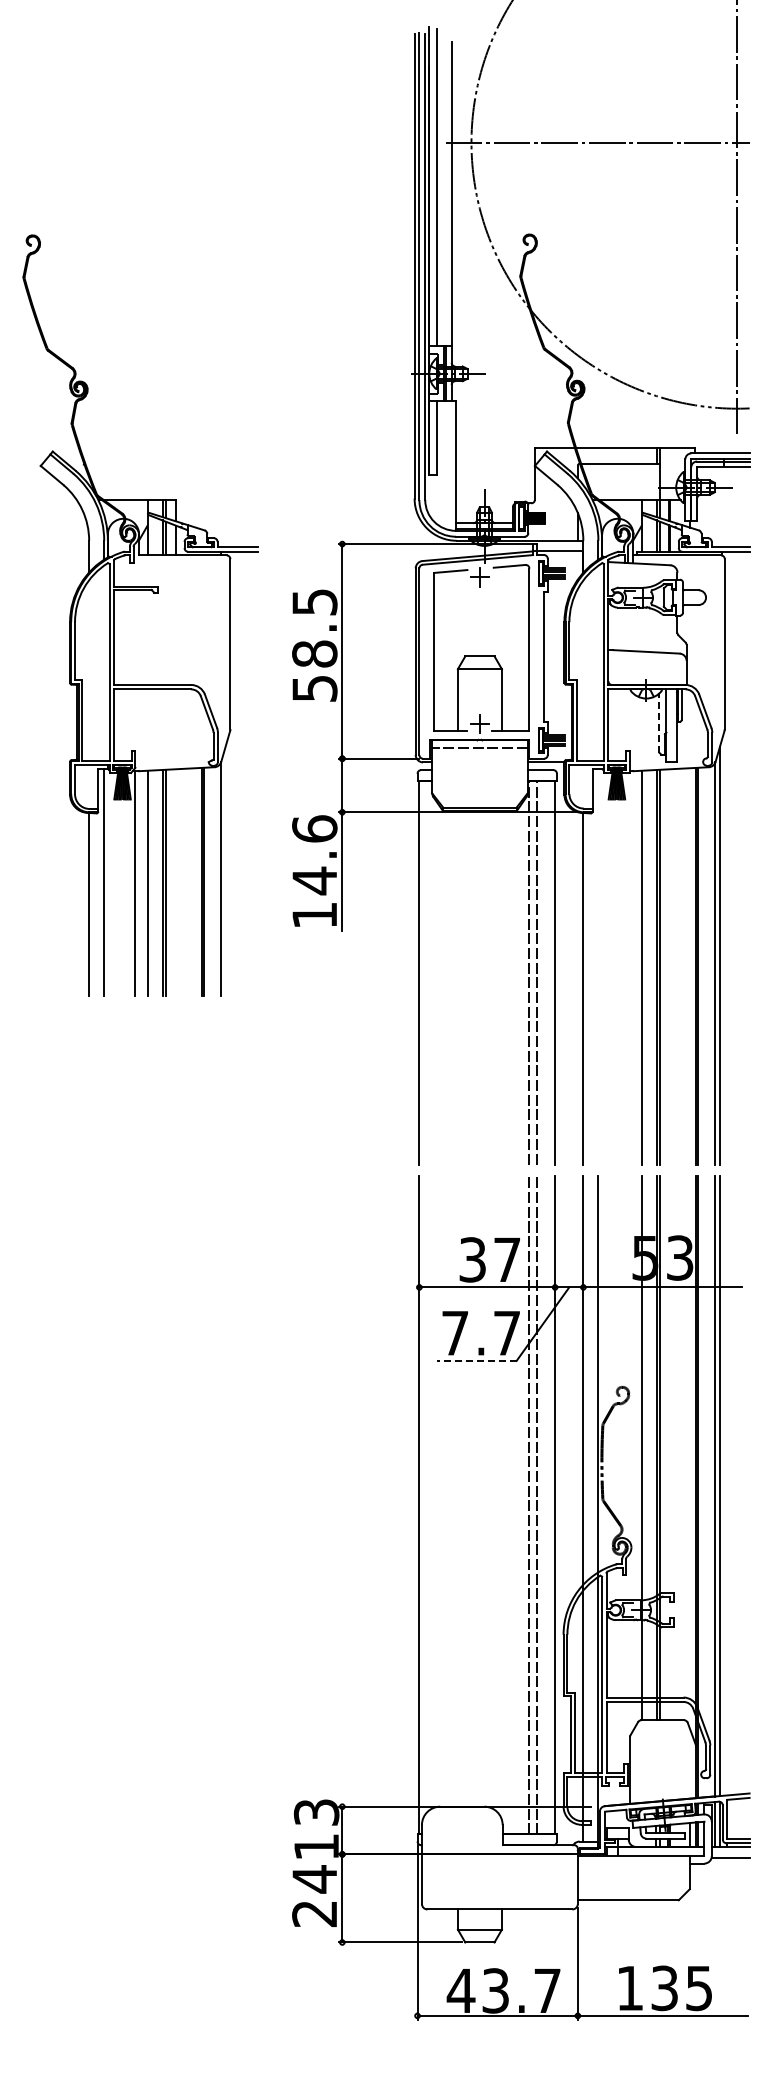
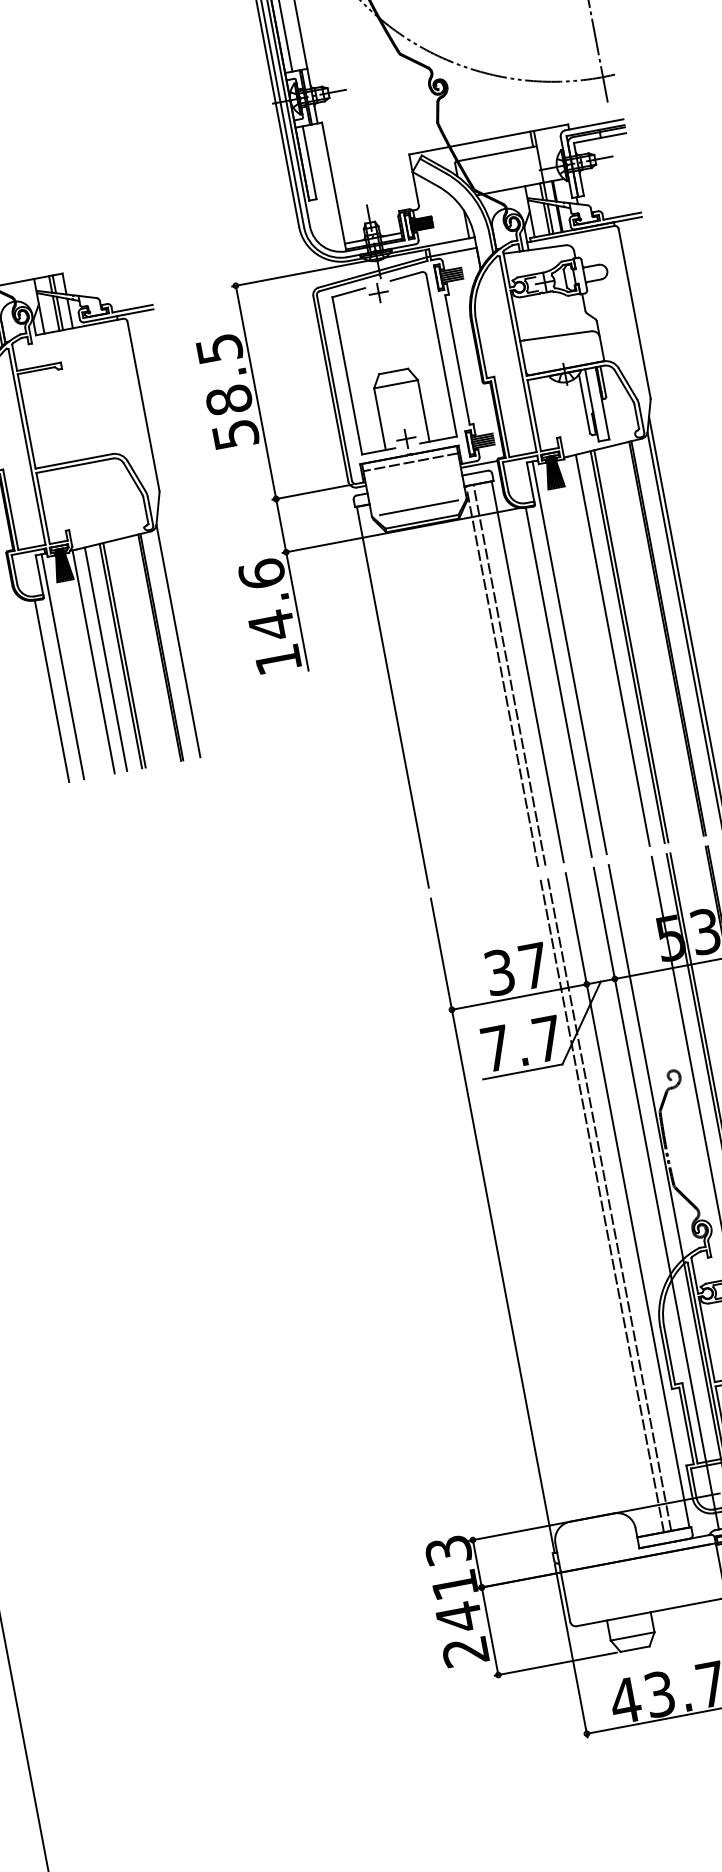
line: (659, 723) -> (584, 404), dashed -> solid
line: (479, 793) -> (418, 507), added
line: (598, 966) -> (569, 657), added
line: (476, 1360) -> (522, 1071), dashed -> solid

